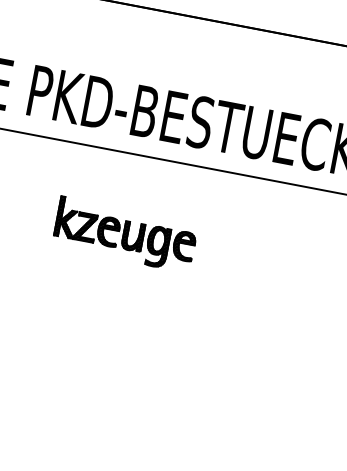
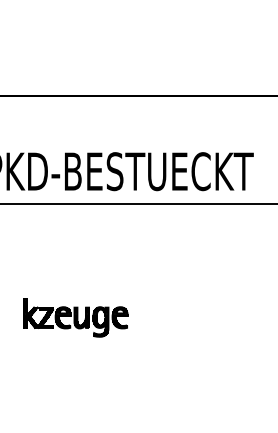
part: (125, 234) -> (75, 317), moved

